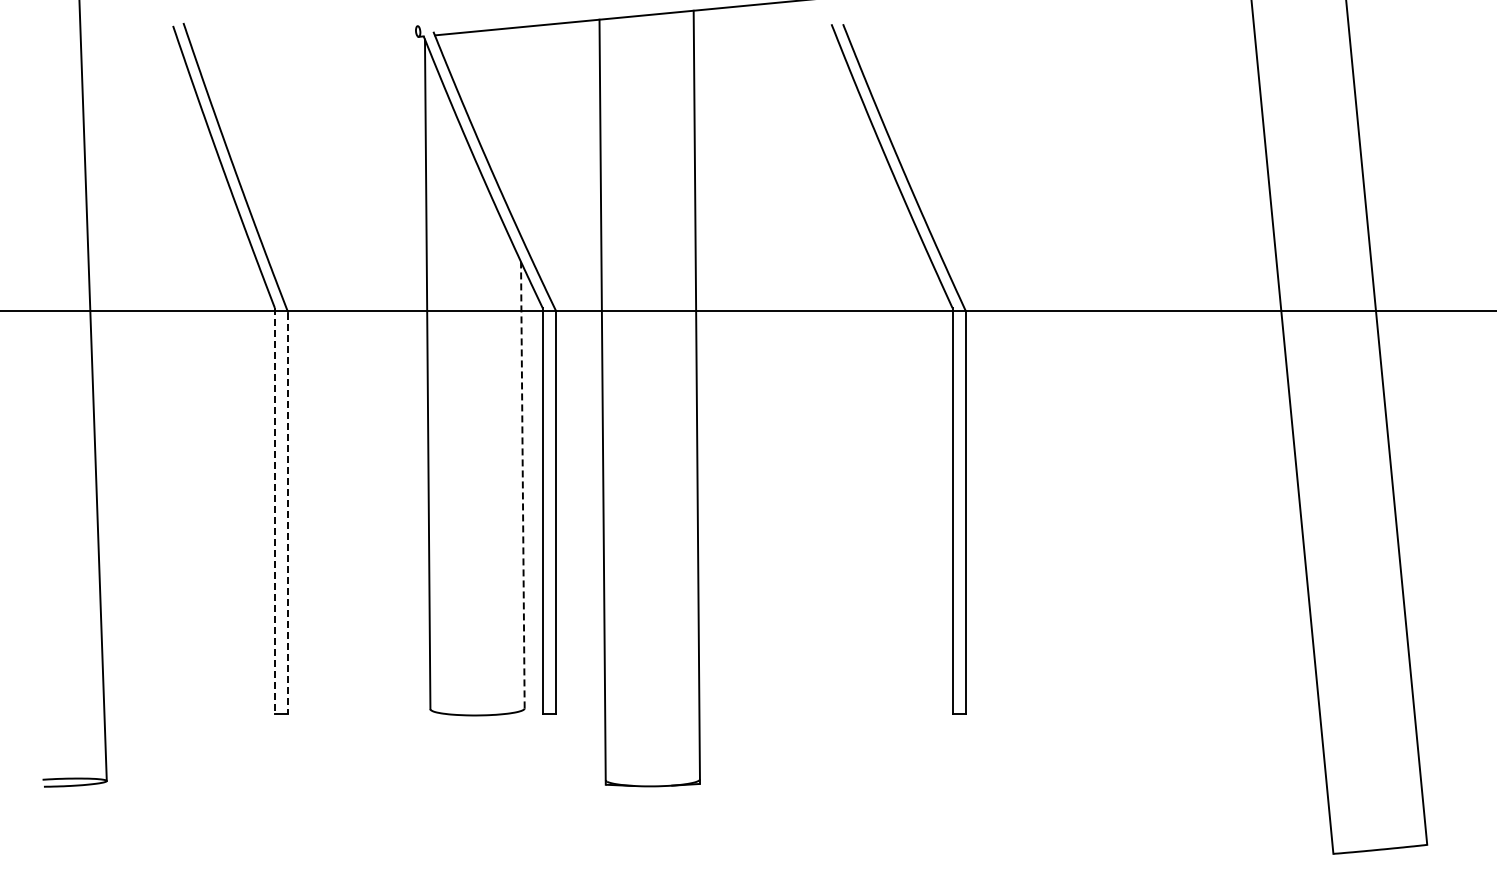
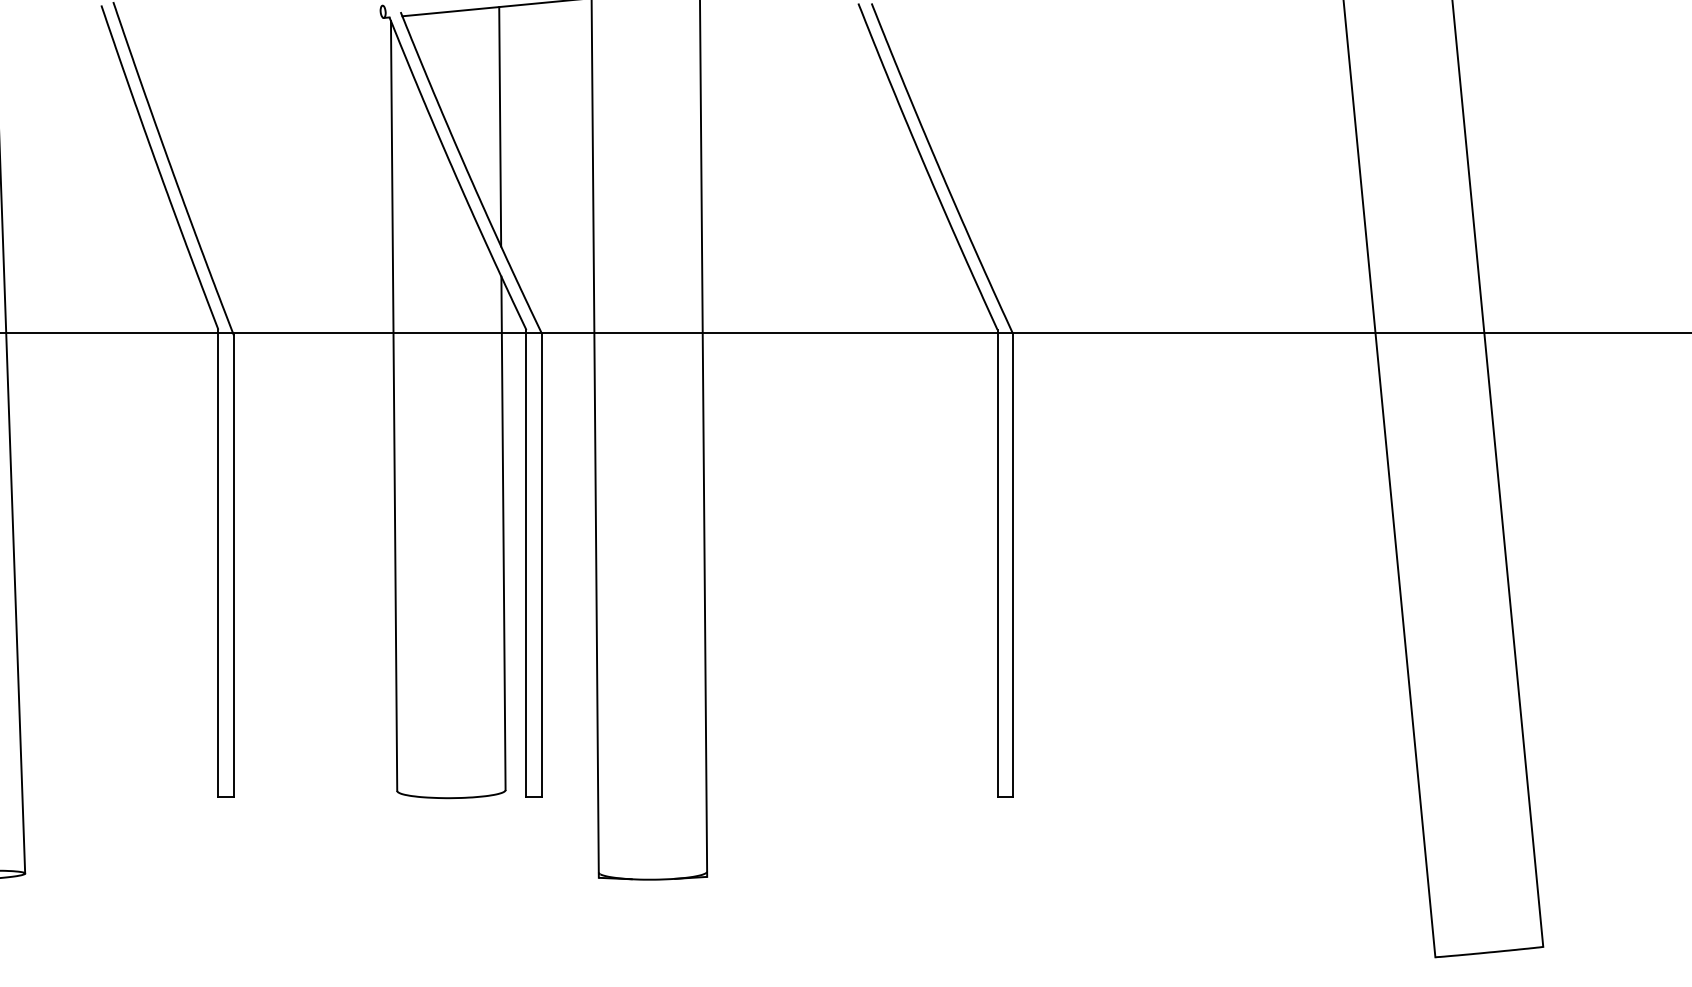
line: (519, 131) -> (499, 126), added
line: (522, 484) -> (503, 532), dashed -> solid
line: (274, 511) -> (217, 563), dashed -> solid
line: (288, 513) -> (234, 565), dashed -> solid

